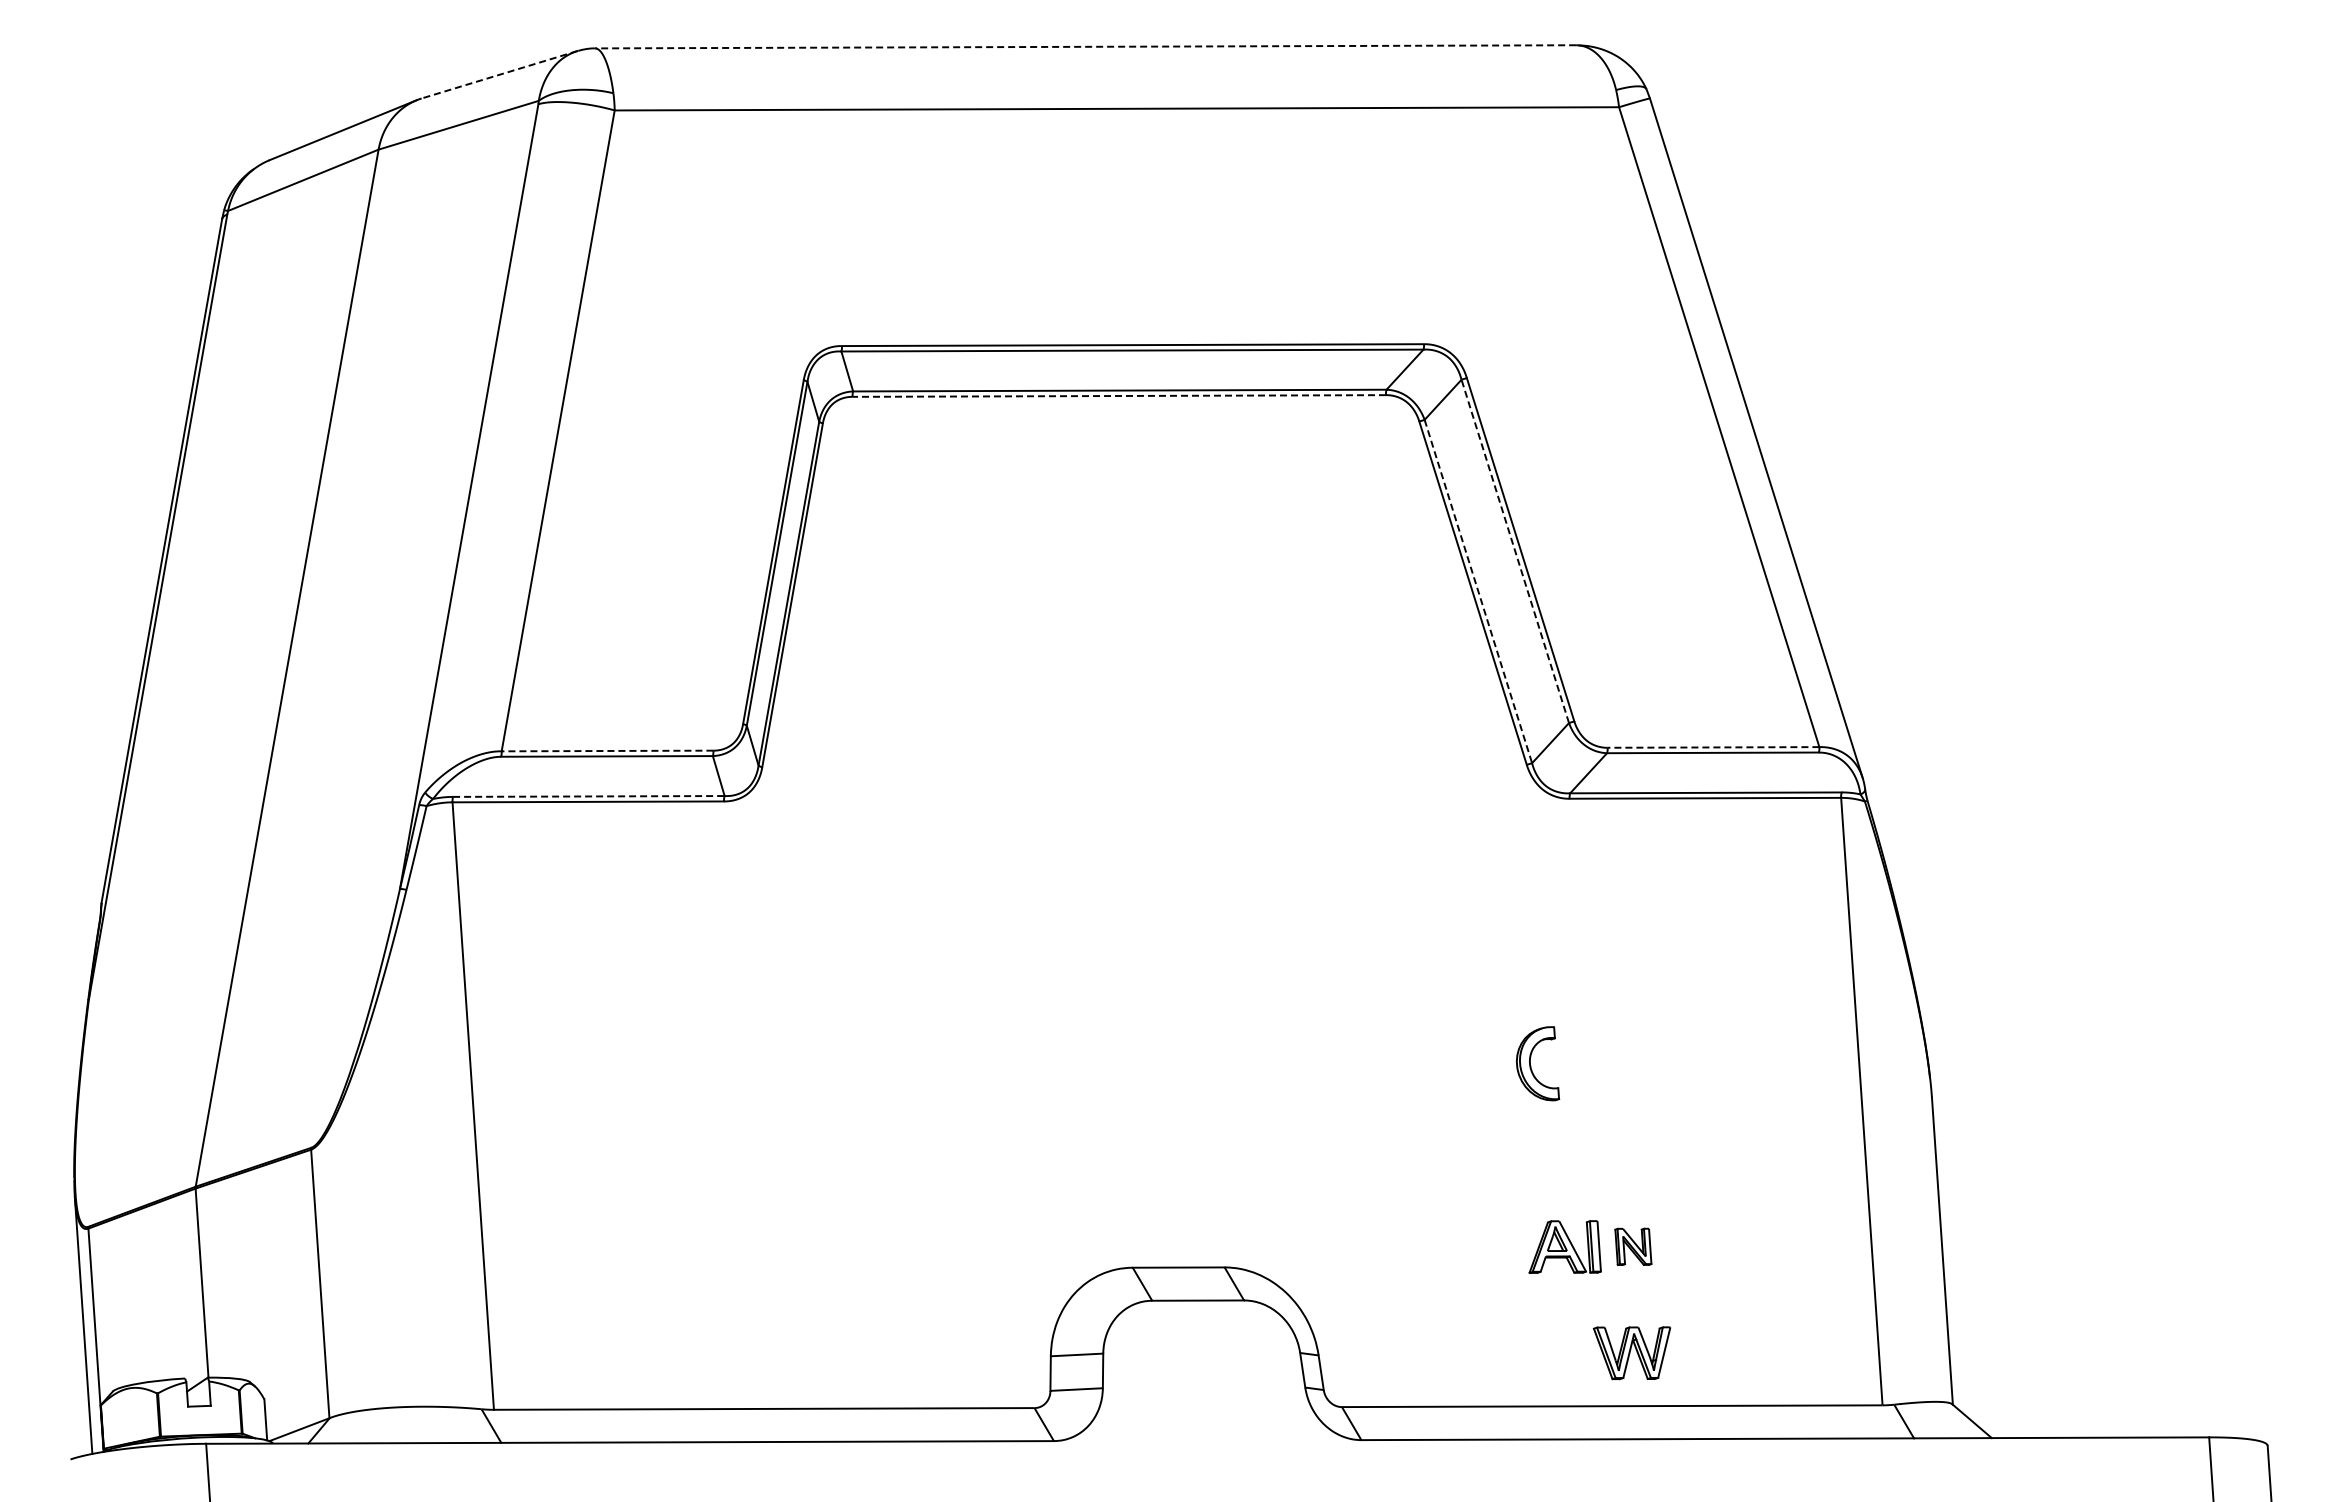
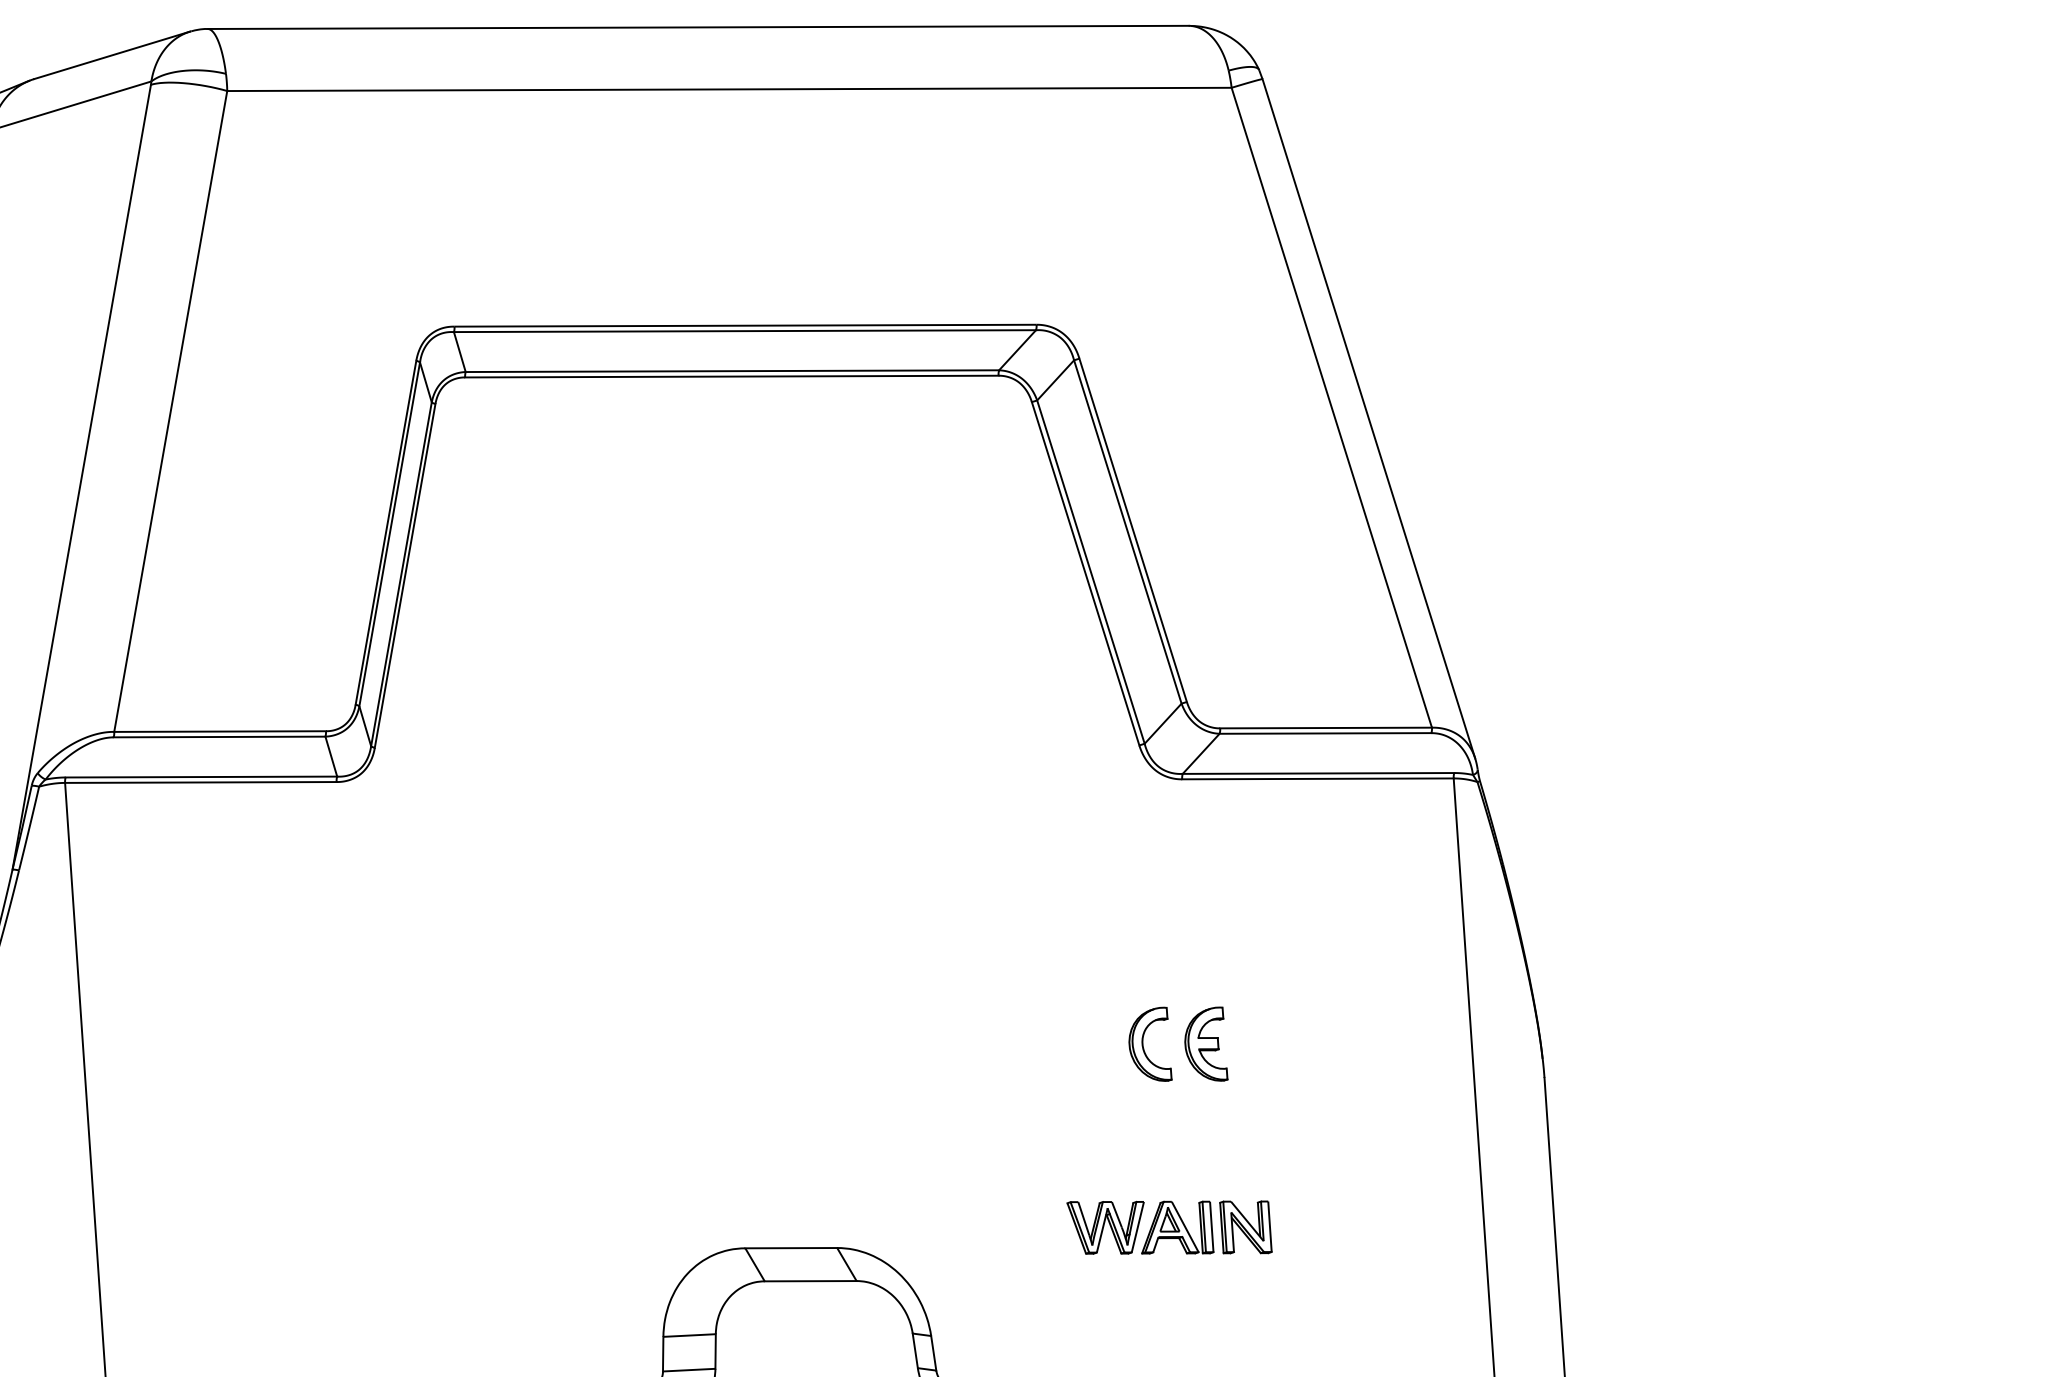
line: (1085, 46) -> (698, 27), dashed -> solid
line: (499, 74) -> (112, 55), dashed -> solid
line: (1119, 396) -> (732, 377), dashed -> solid
line: (1515, 551) -> (1128, 532), dashed -> solid
line: (1478, 591) -> (1091, 572), dashed -> solid
line: (1713, 747) -> (1326, 728), dashed -> solid
line: (607, 751) -> (220, 732), dashed -> solid
line: (588, 796) -> (201, 777), dashed -> solid
part: (1593, 1063) -> (1206, 1044), added
part: (1633, 1246) -> (1246, 1227), size x1.43
part: (1631, 1353) -> (1105, 1228), moved

